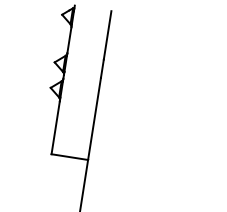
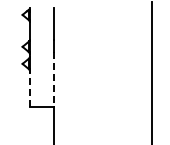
line: (94, 120) -> (54, 80), solid -> dashed
line: (55, 127) -> (29, 89), solid -> dashed

